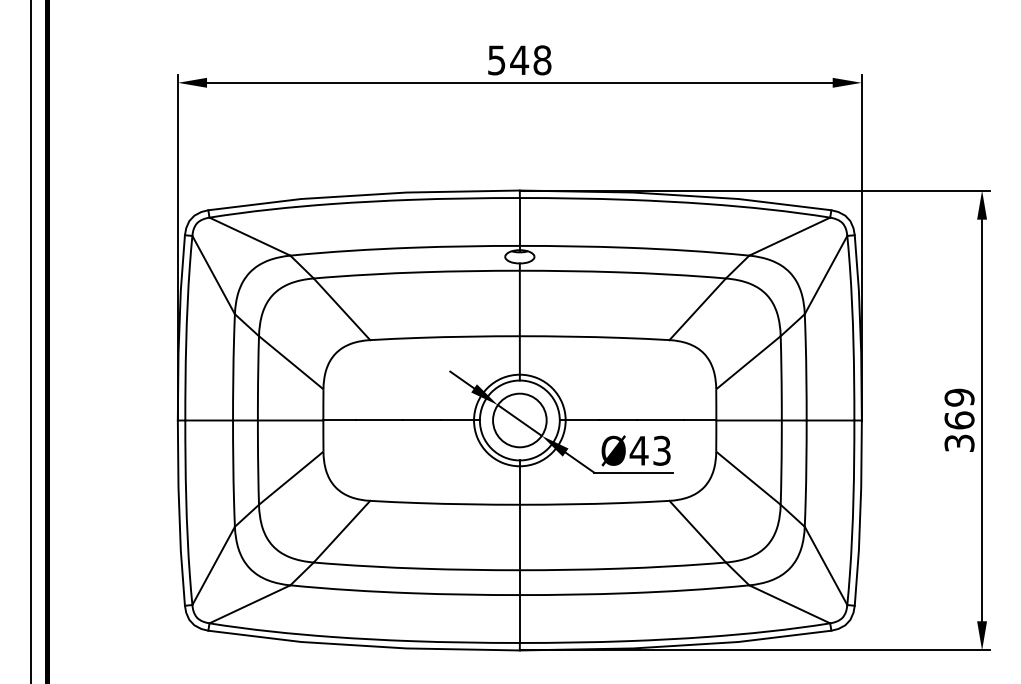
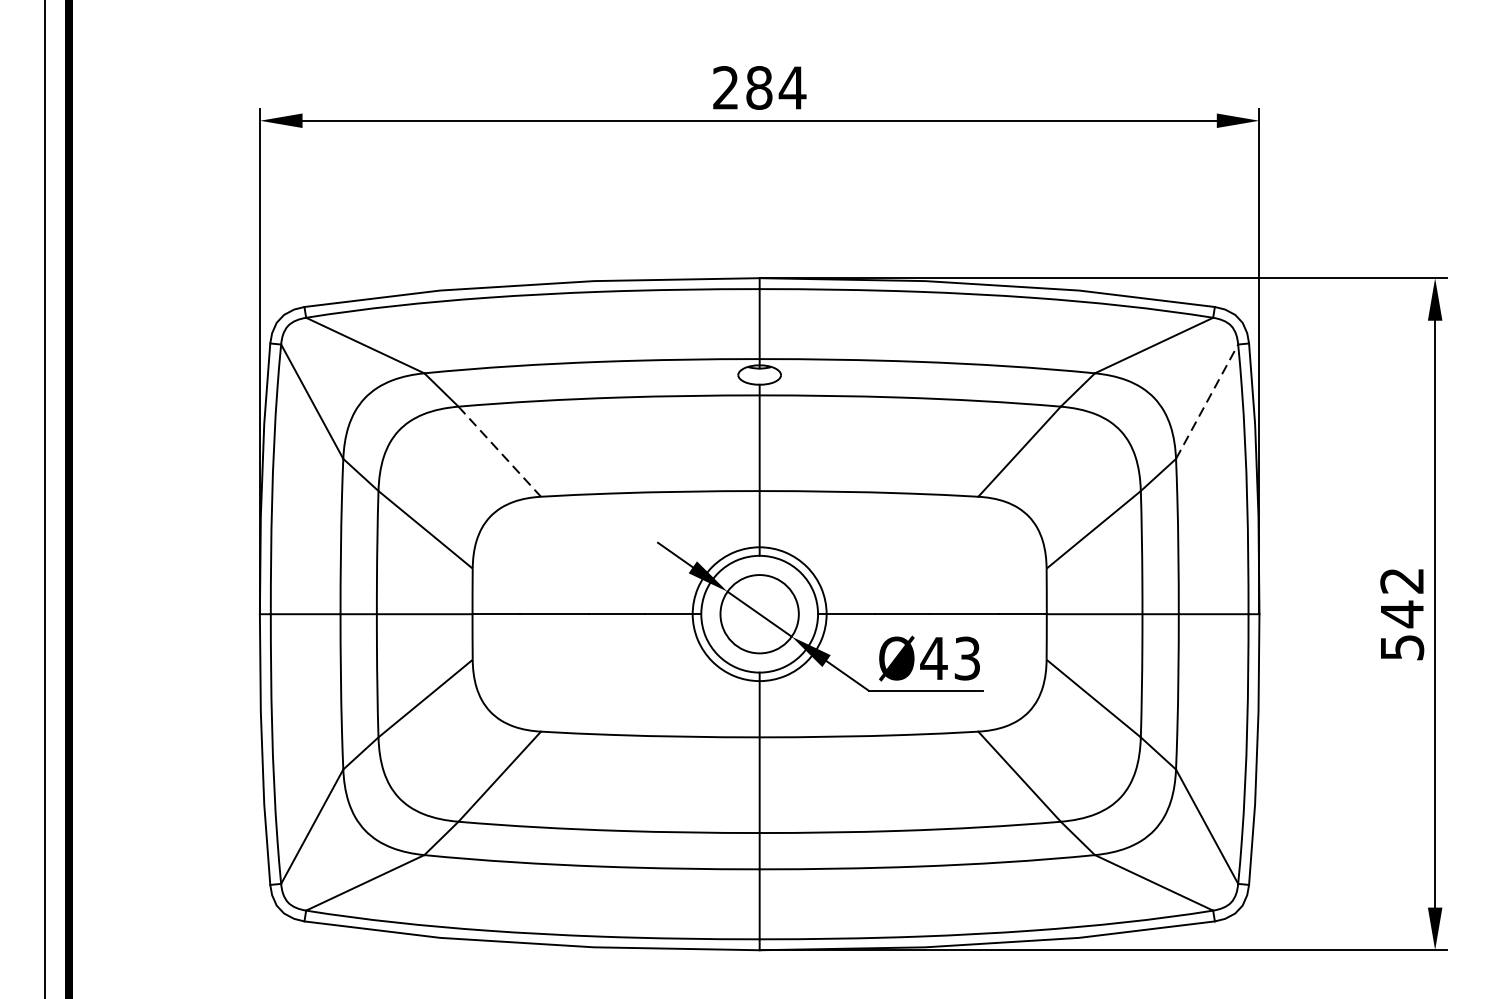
text: (519, 60) -> (759, 88), 548 -> 284
line: (826, 275) -> (1207, 402), solid -> dashed
line: (341, 309) -> (499, 452), solid -> dashed
text: (959, 419) -> (1402, 612), 369 -> 542

